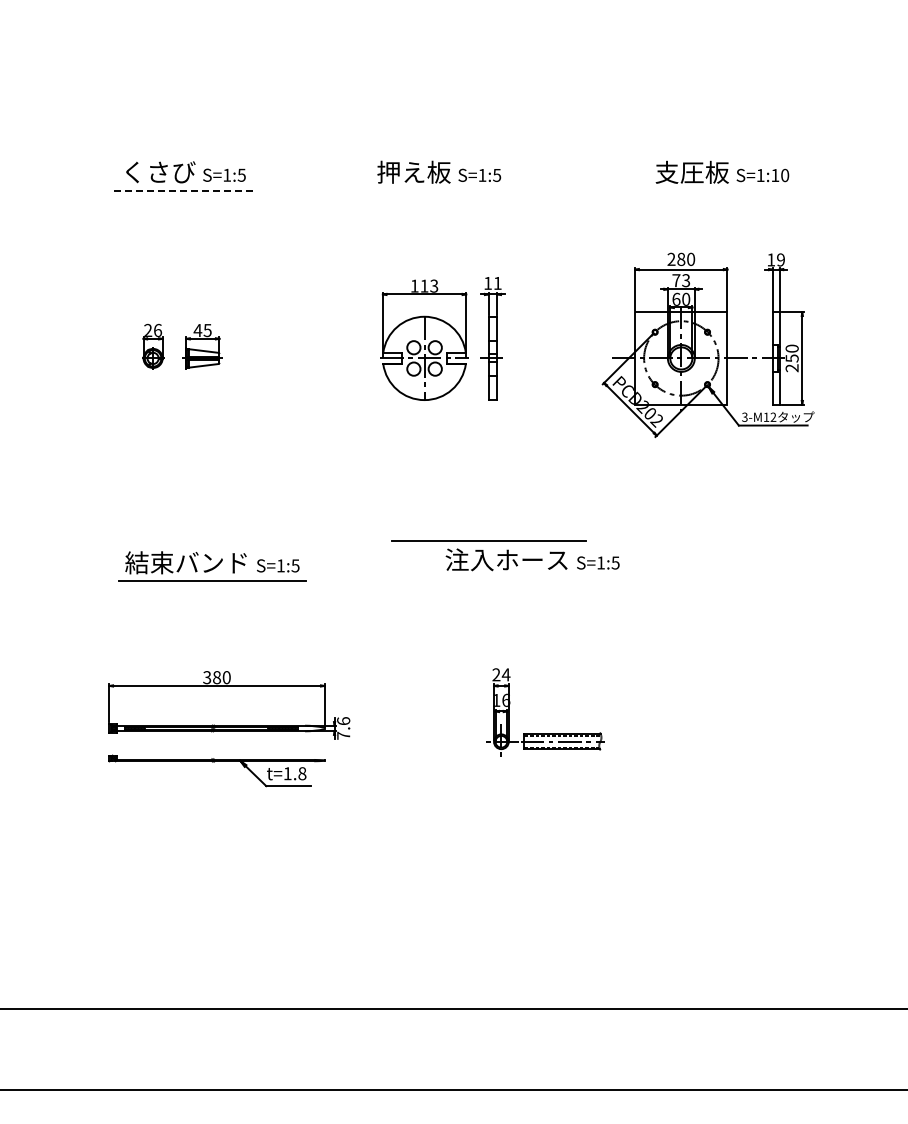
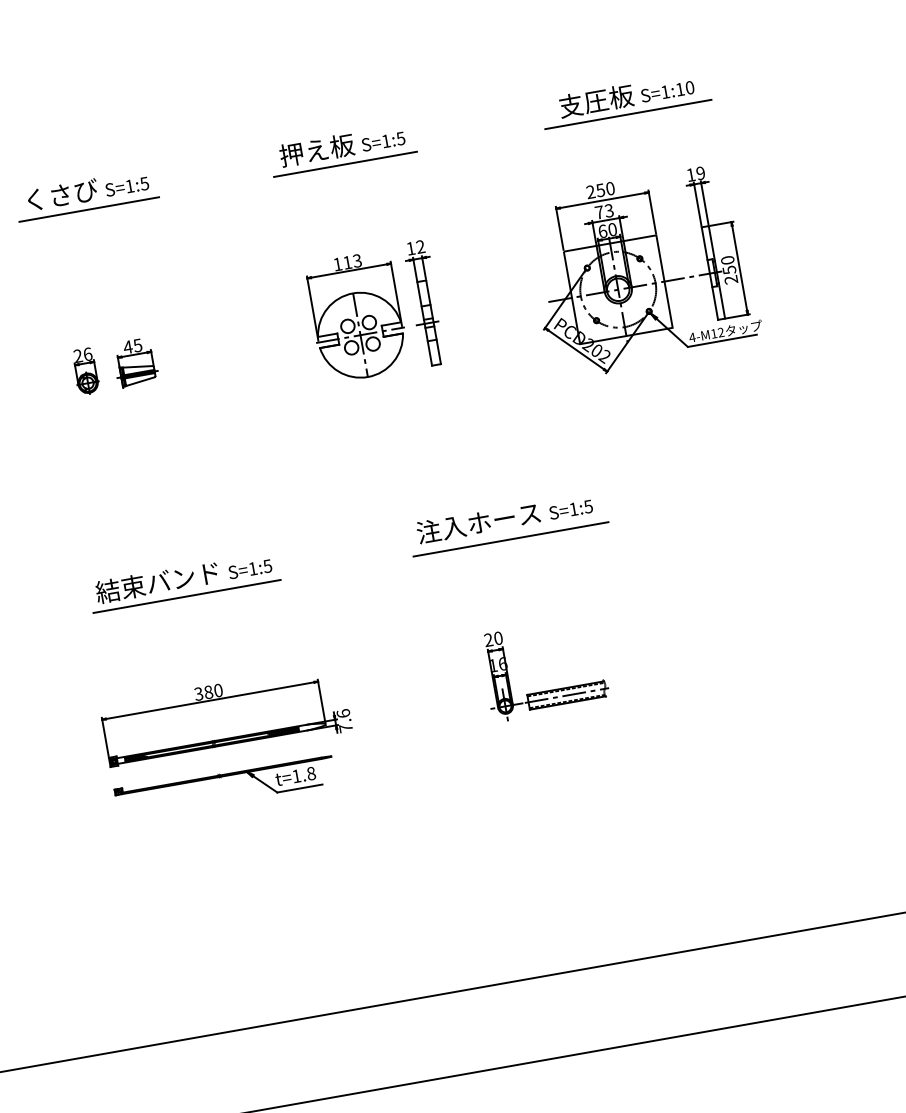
line: (183, 190) -> (88, 209), dashed -> solid
line: (439, 190) -> (345, 164), added
line: (720, 190) -> (627, 114), added
text: (681, 258) -> (600, 189), 280 -> 250
text: (497, 282) -> (420, 246), 11 -> 12
text: (744, 416) -> (691, 336), 3-M12 -> 4-M12
line: (488, 540) -> (510, 538), moved
text: (505, 674) -> (497, 638), 24 -> 20

